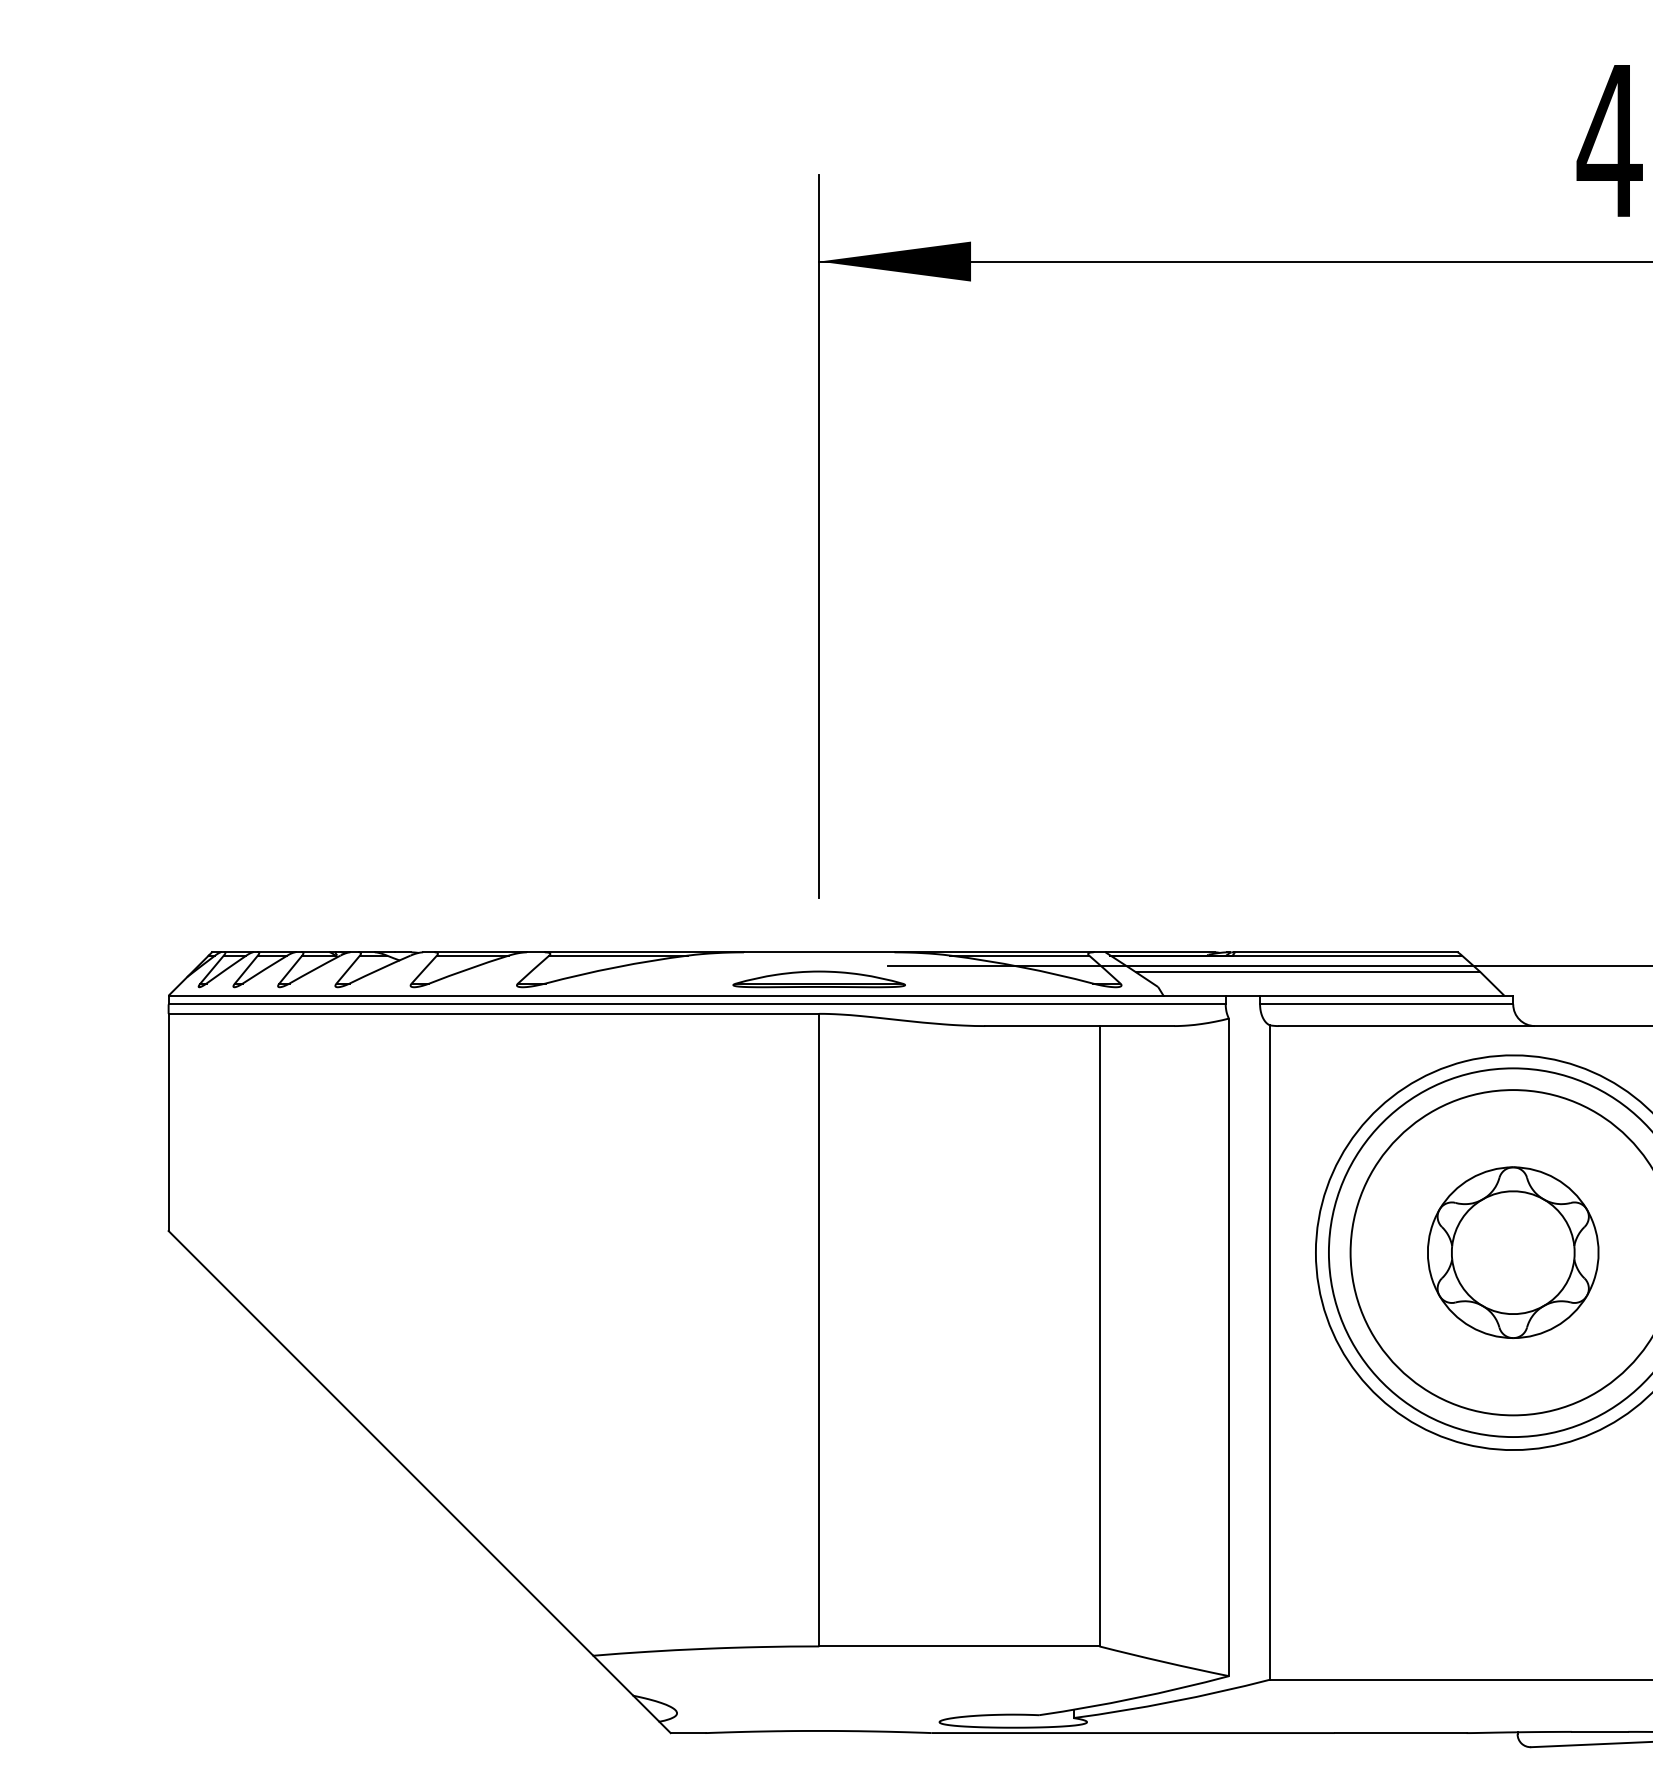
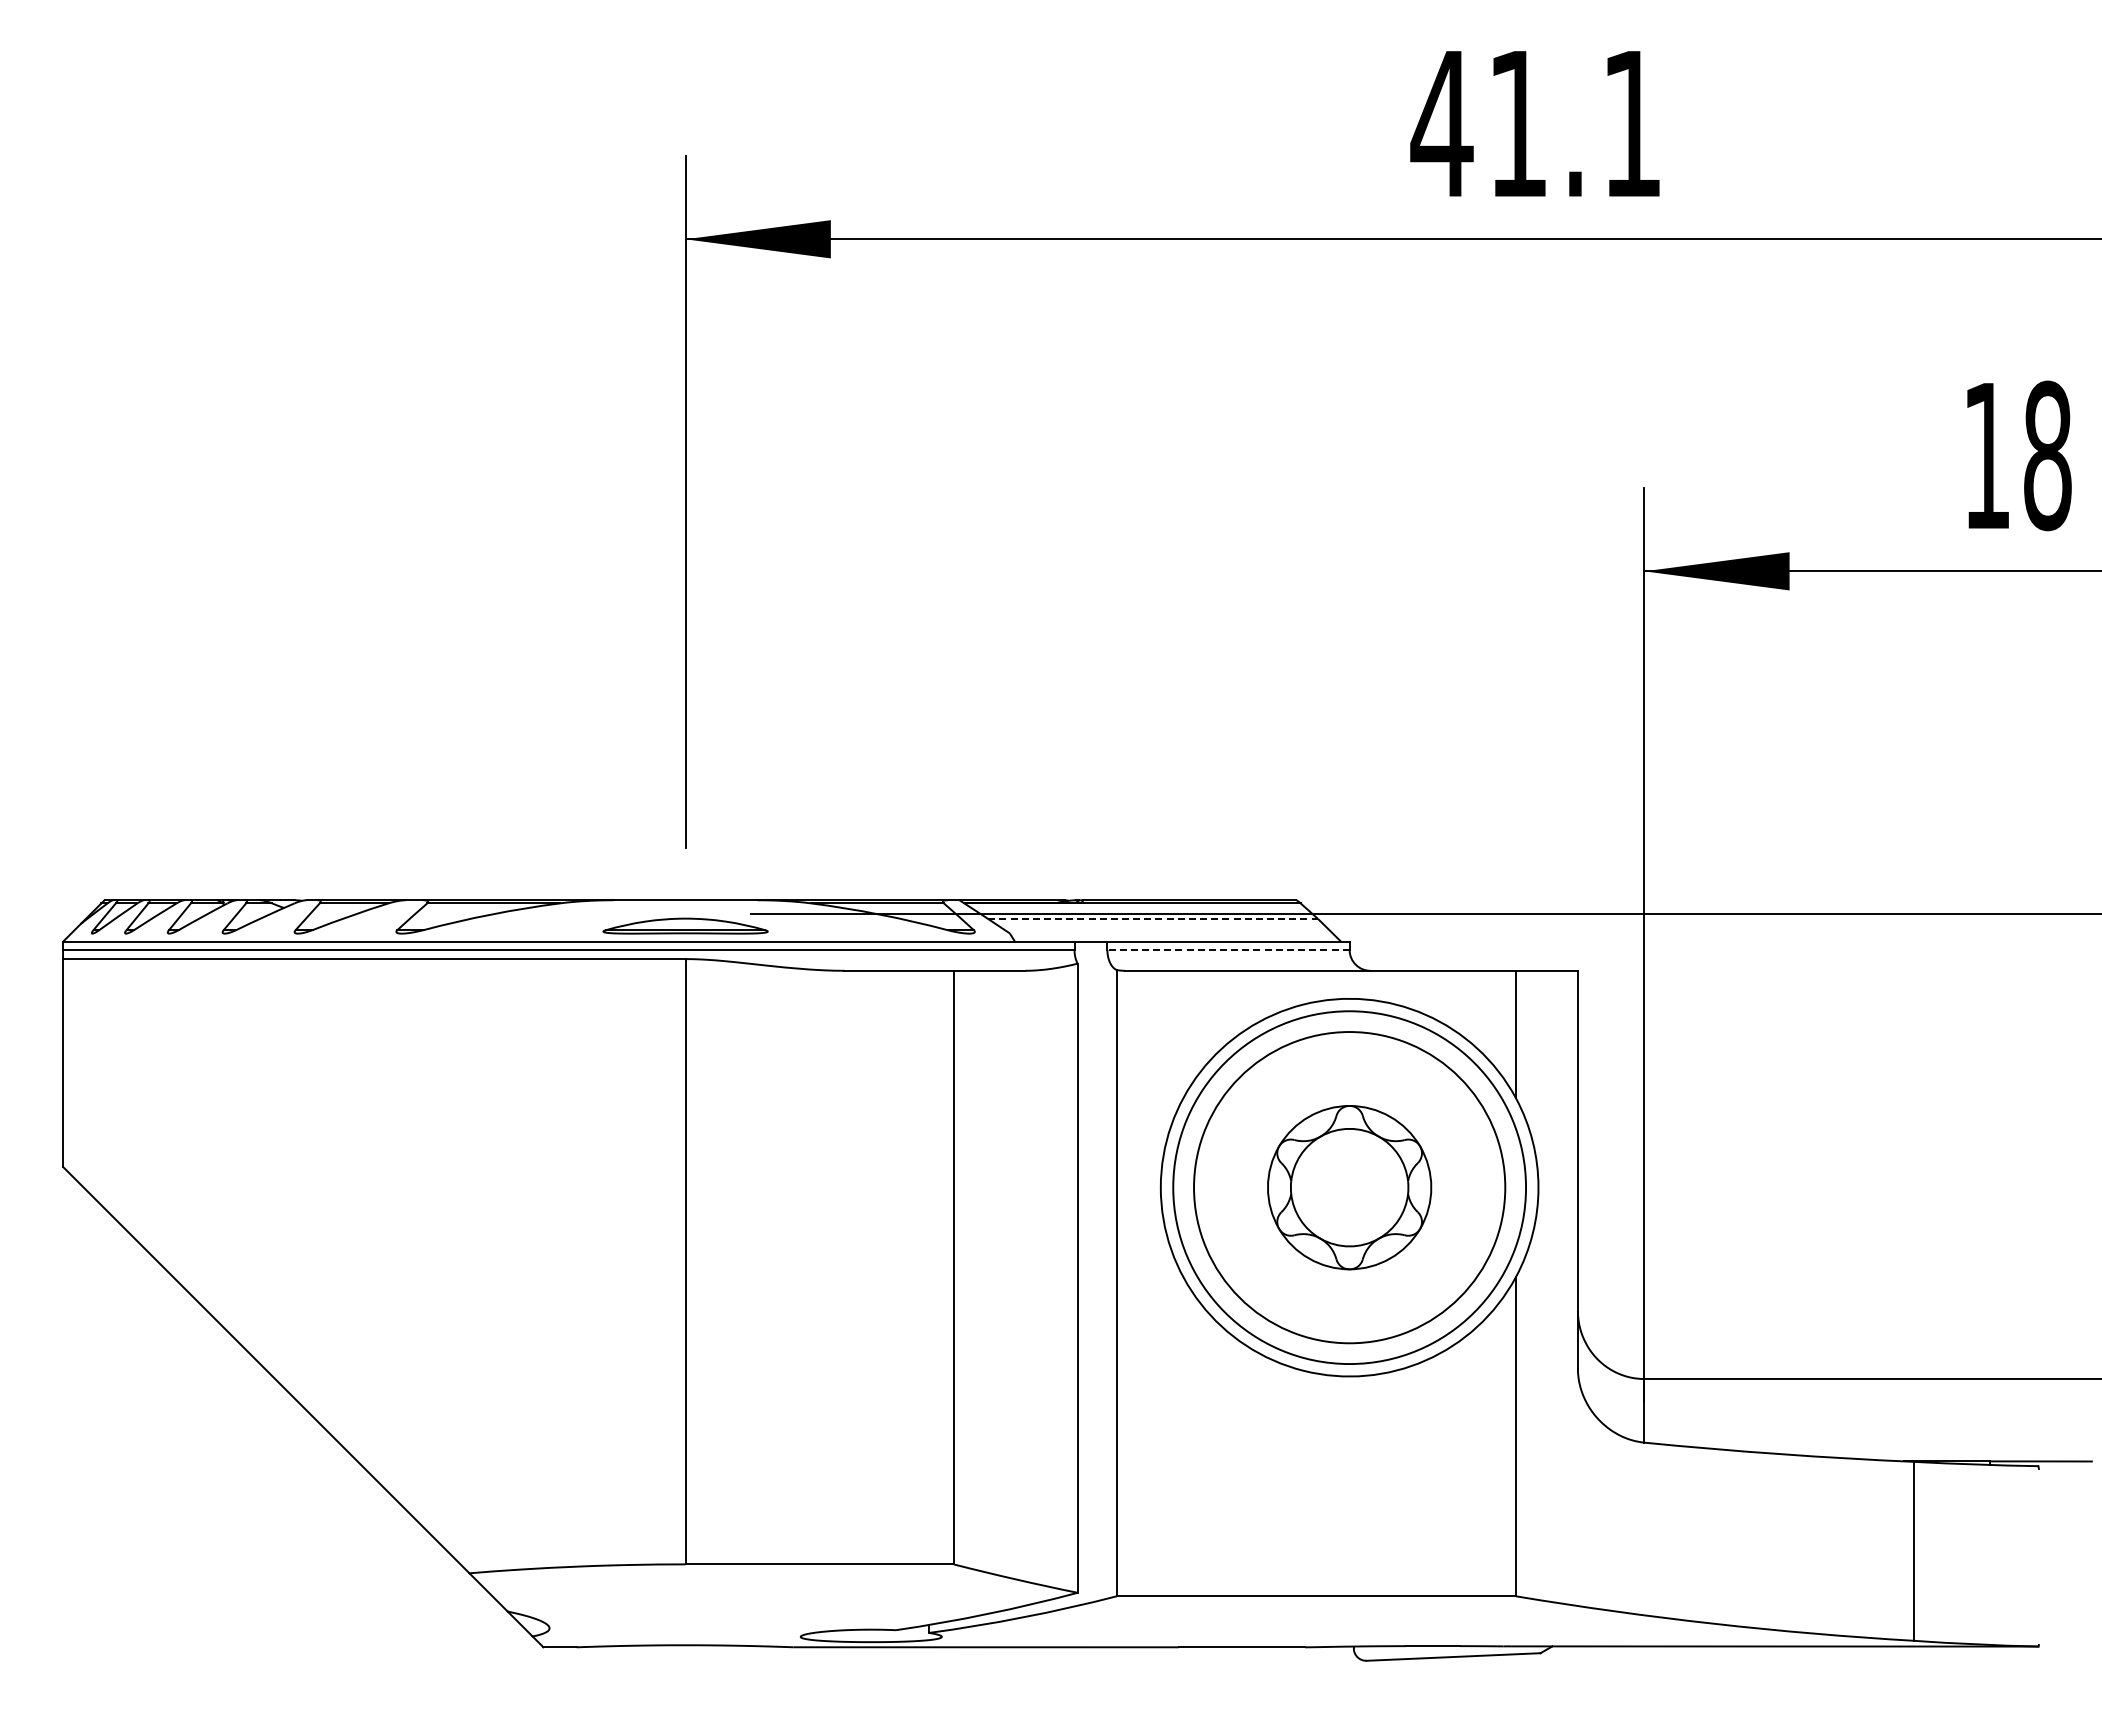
line: (1308, 972) -> (1153, 919), solid -> dashed
line: (1386, 1004) -> (1228, 950), solid -> dashed

